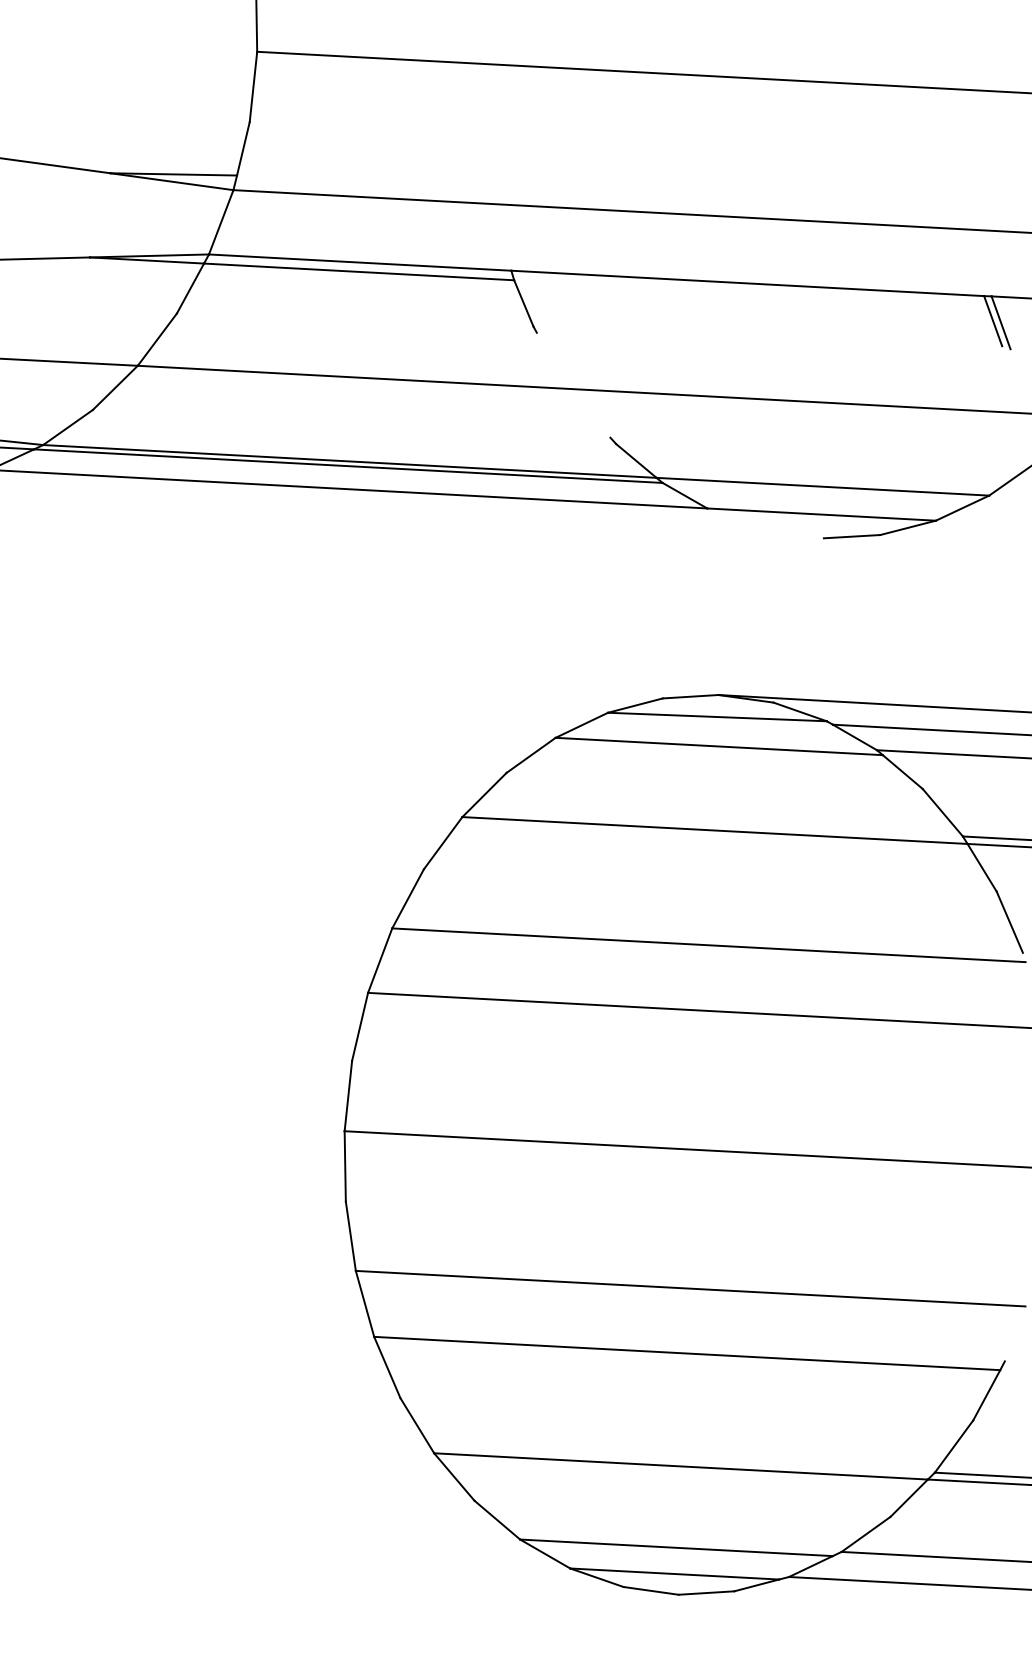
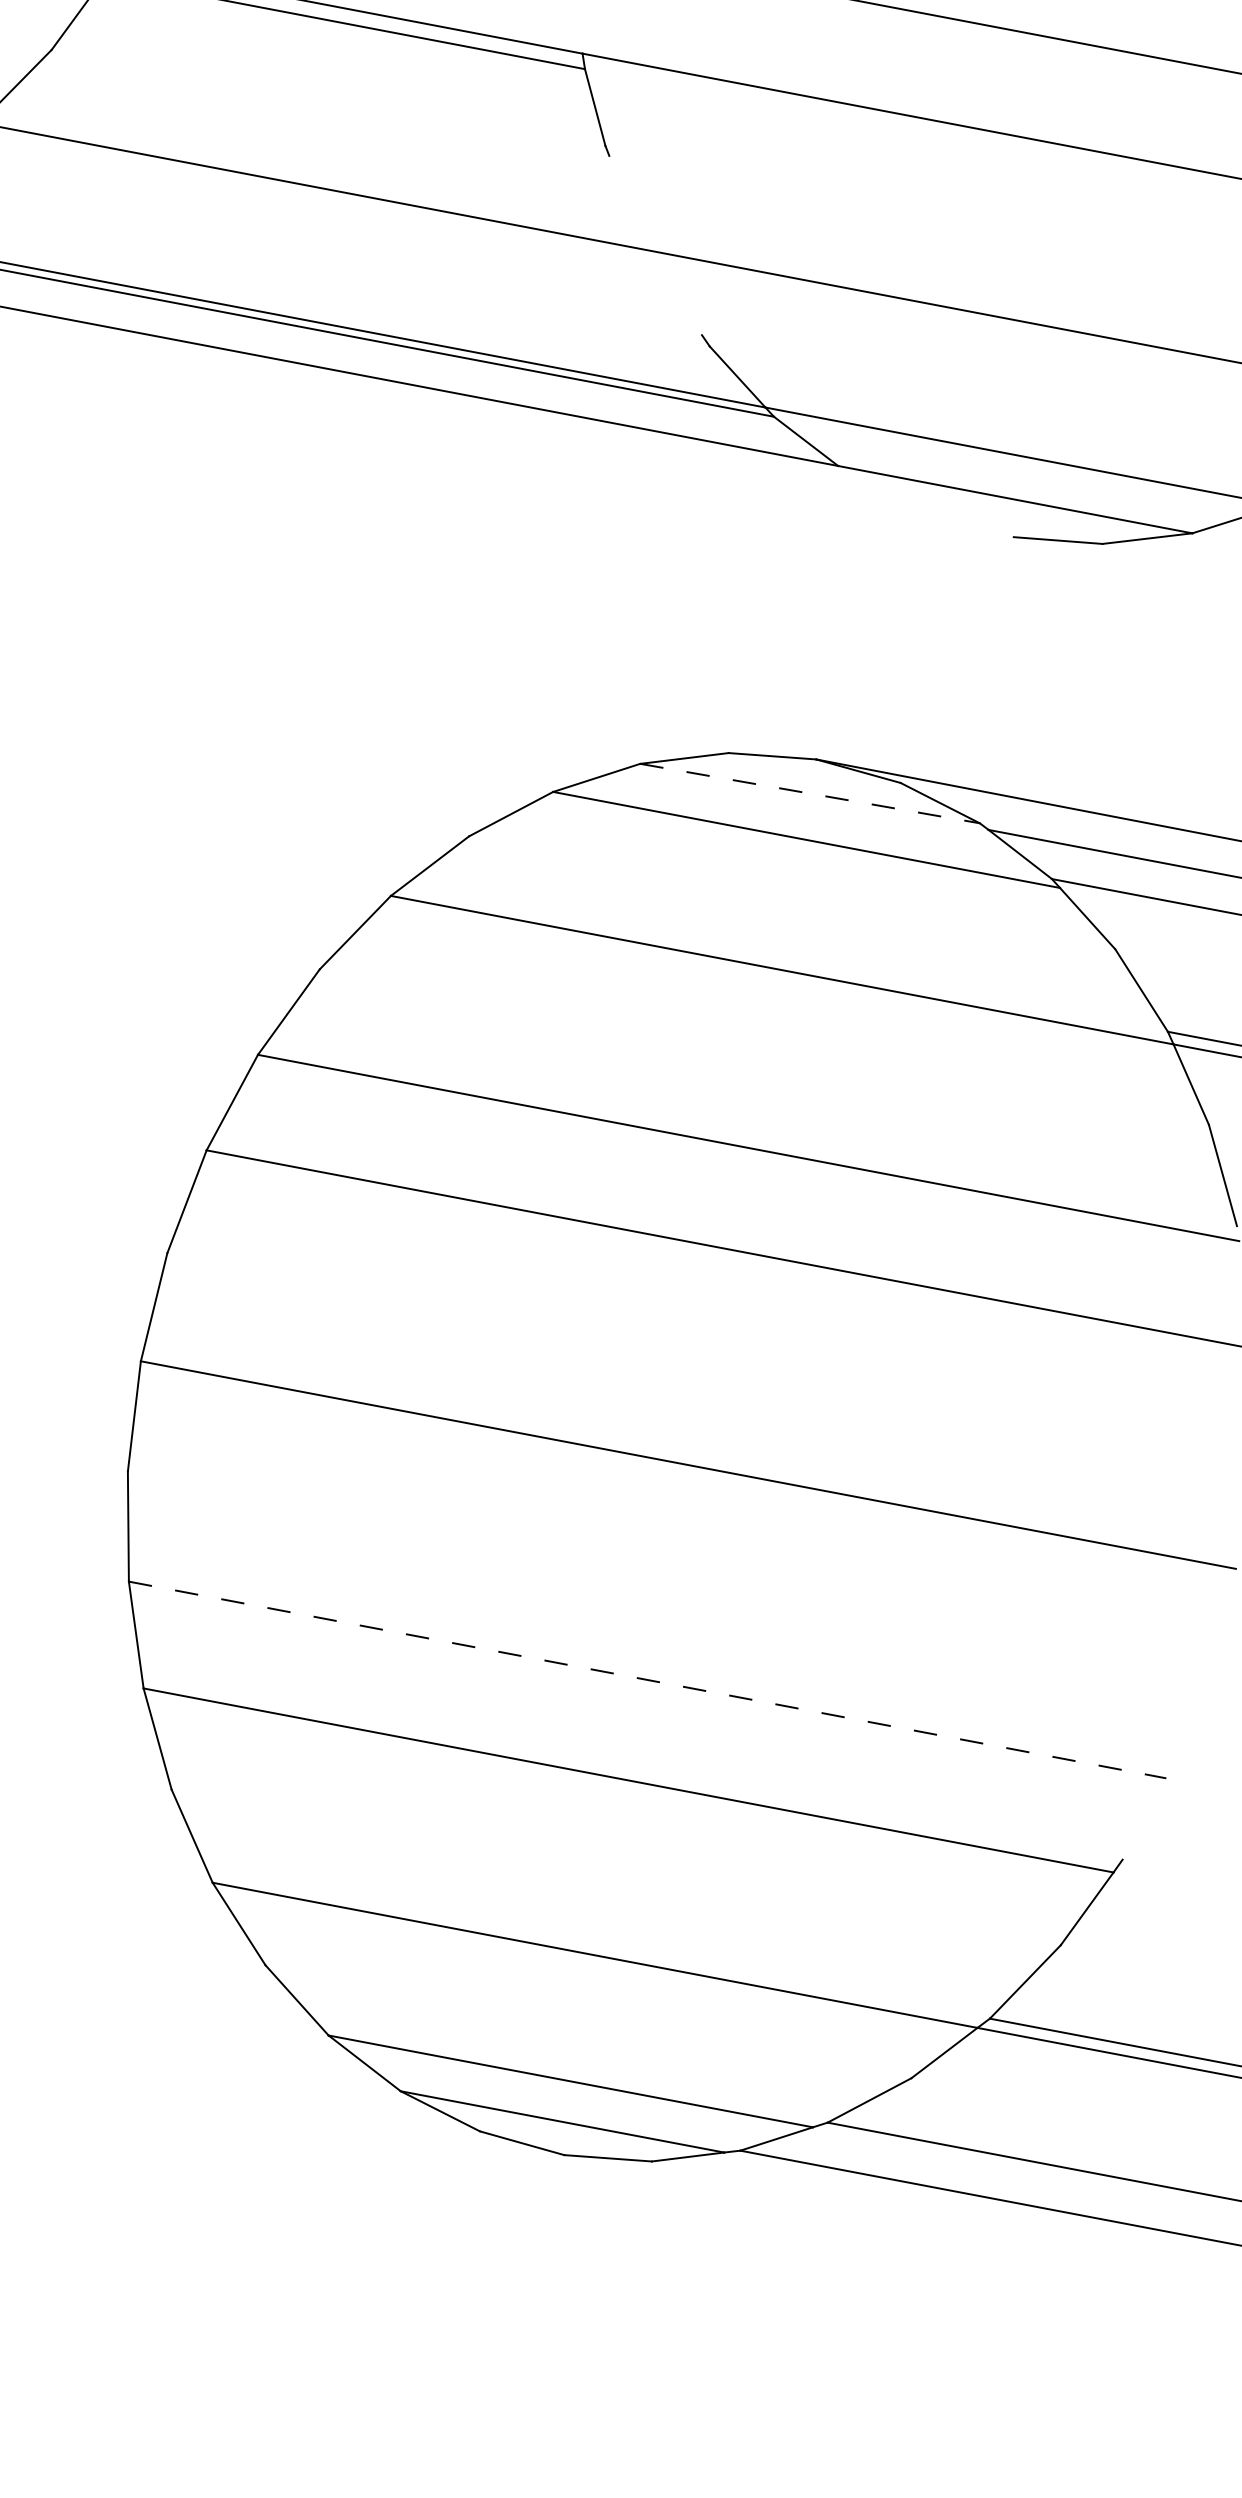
line: (717, 717) -> (810, 794), solid -> dashed
line: (691, 1288) -> (648, 1679), solid -> dashed

